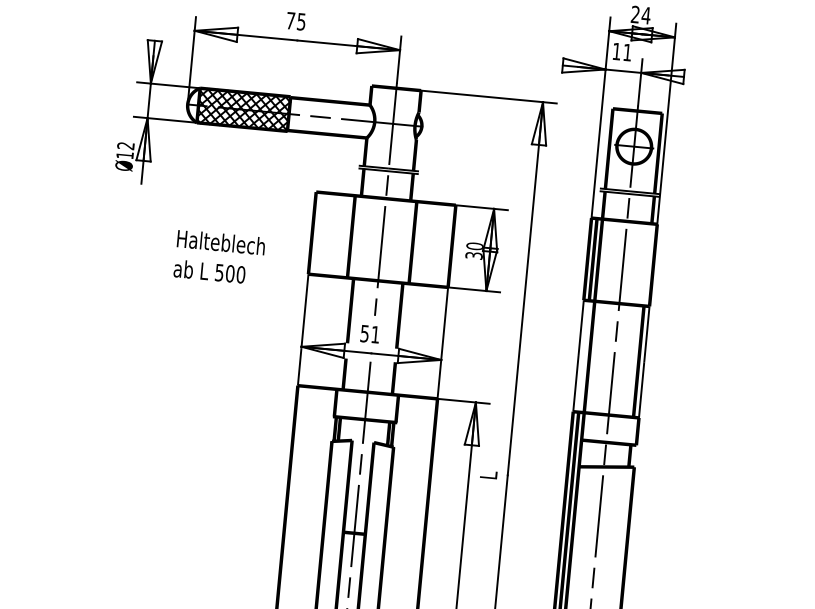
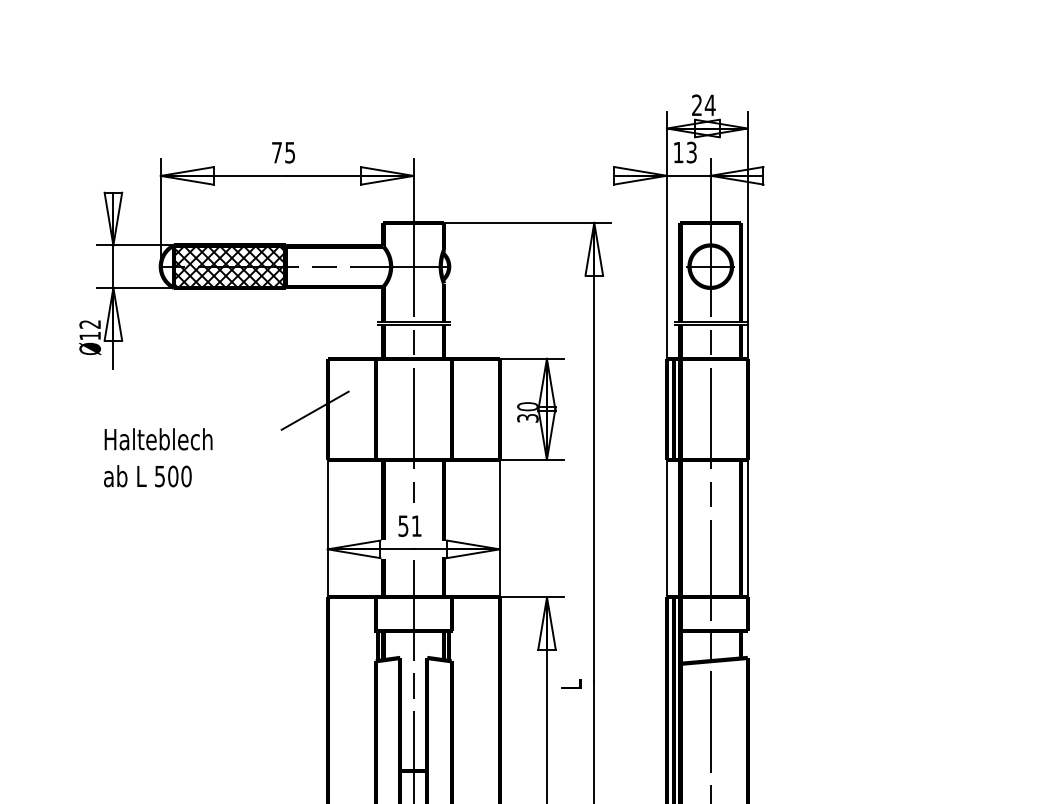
text: (627, 52) -> (691, 152), 11 -> 13
line: (301, 233) -> (314, 410), added
text: (219, 257) -> (158, 457), moved

